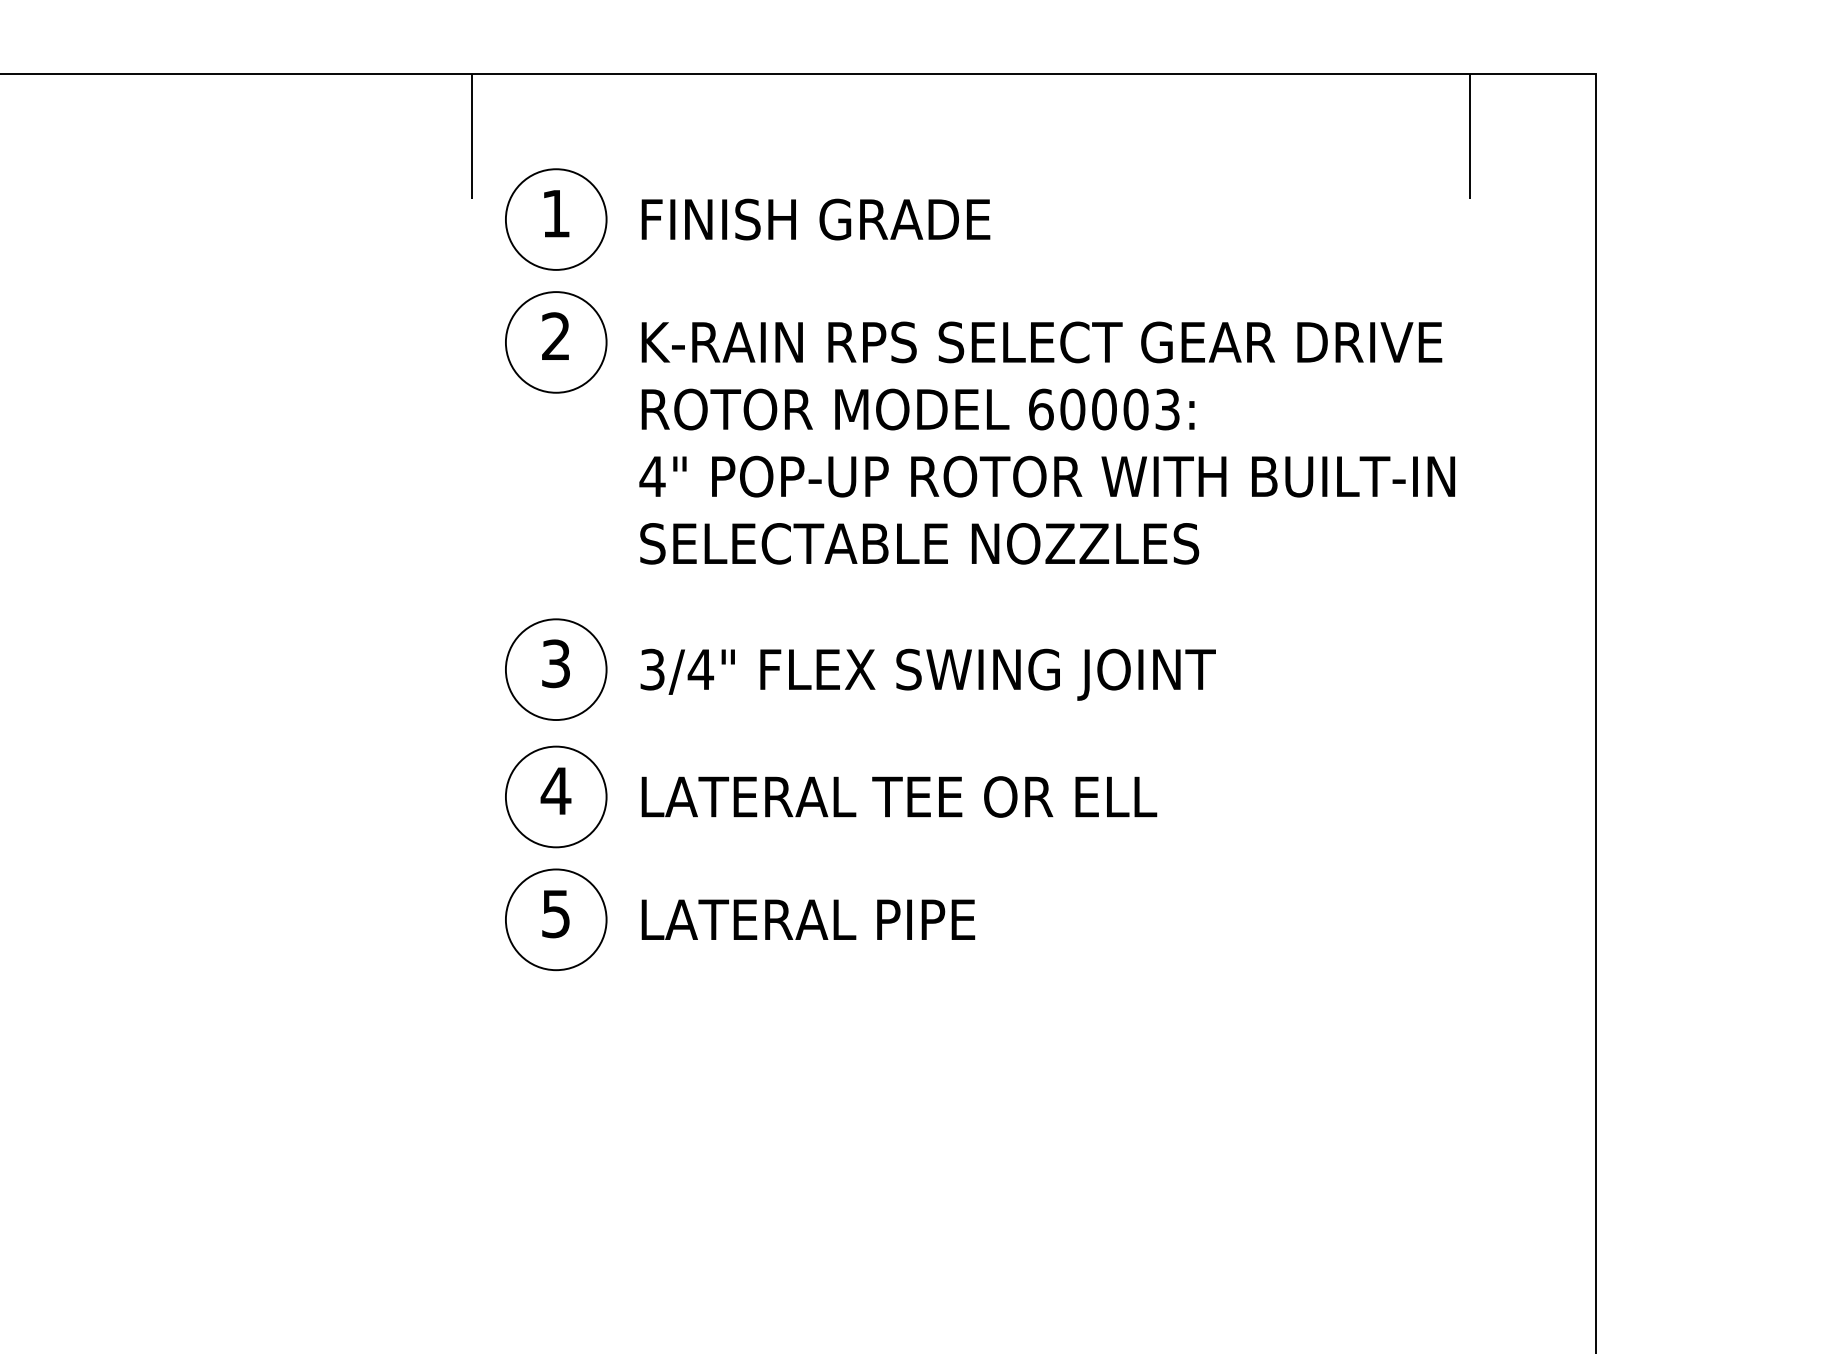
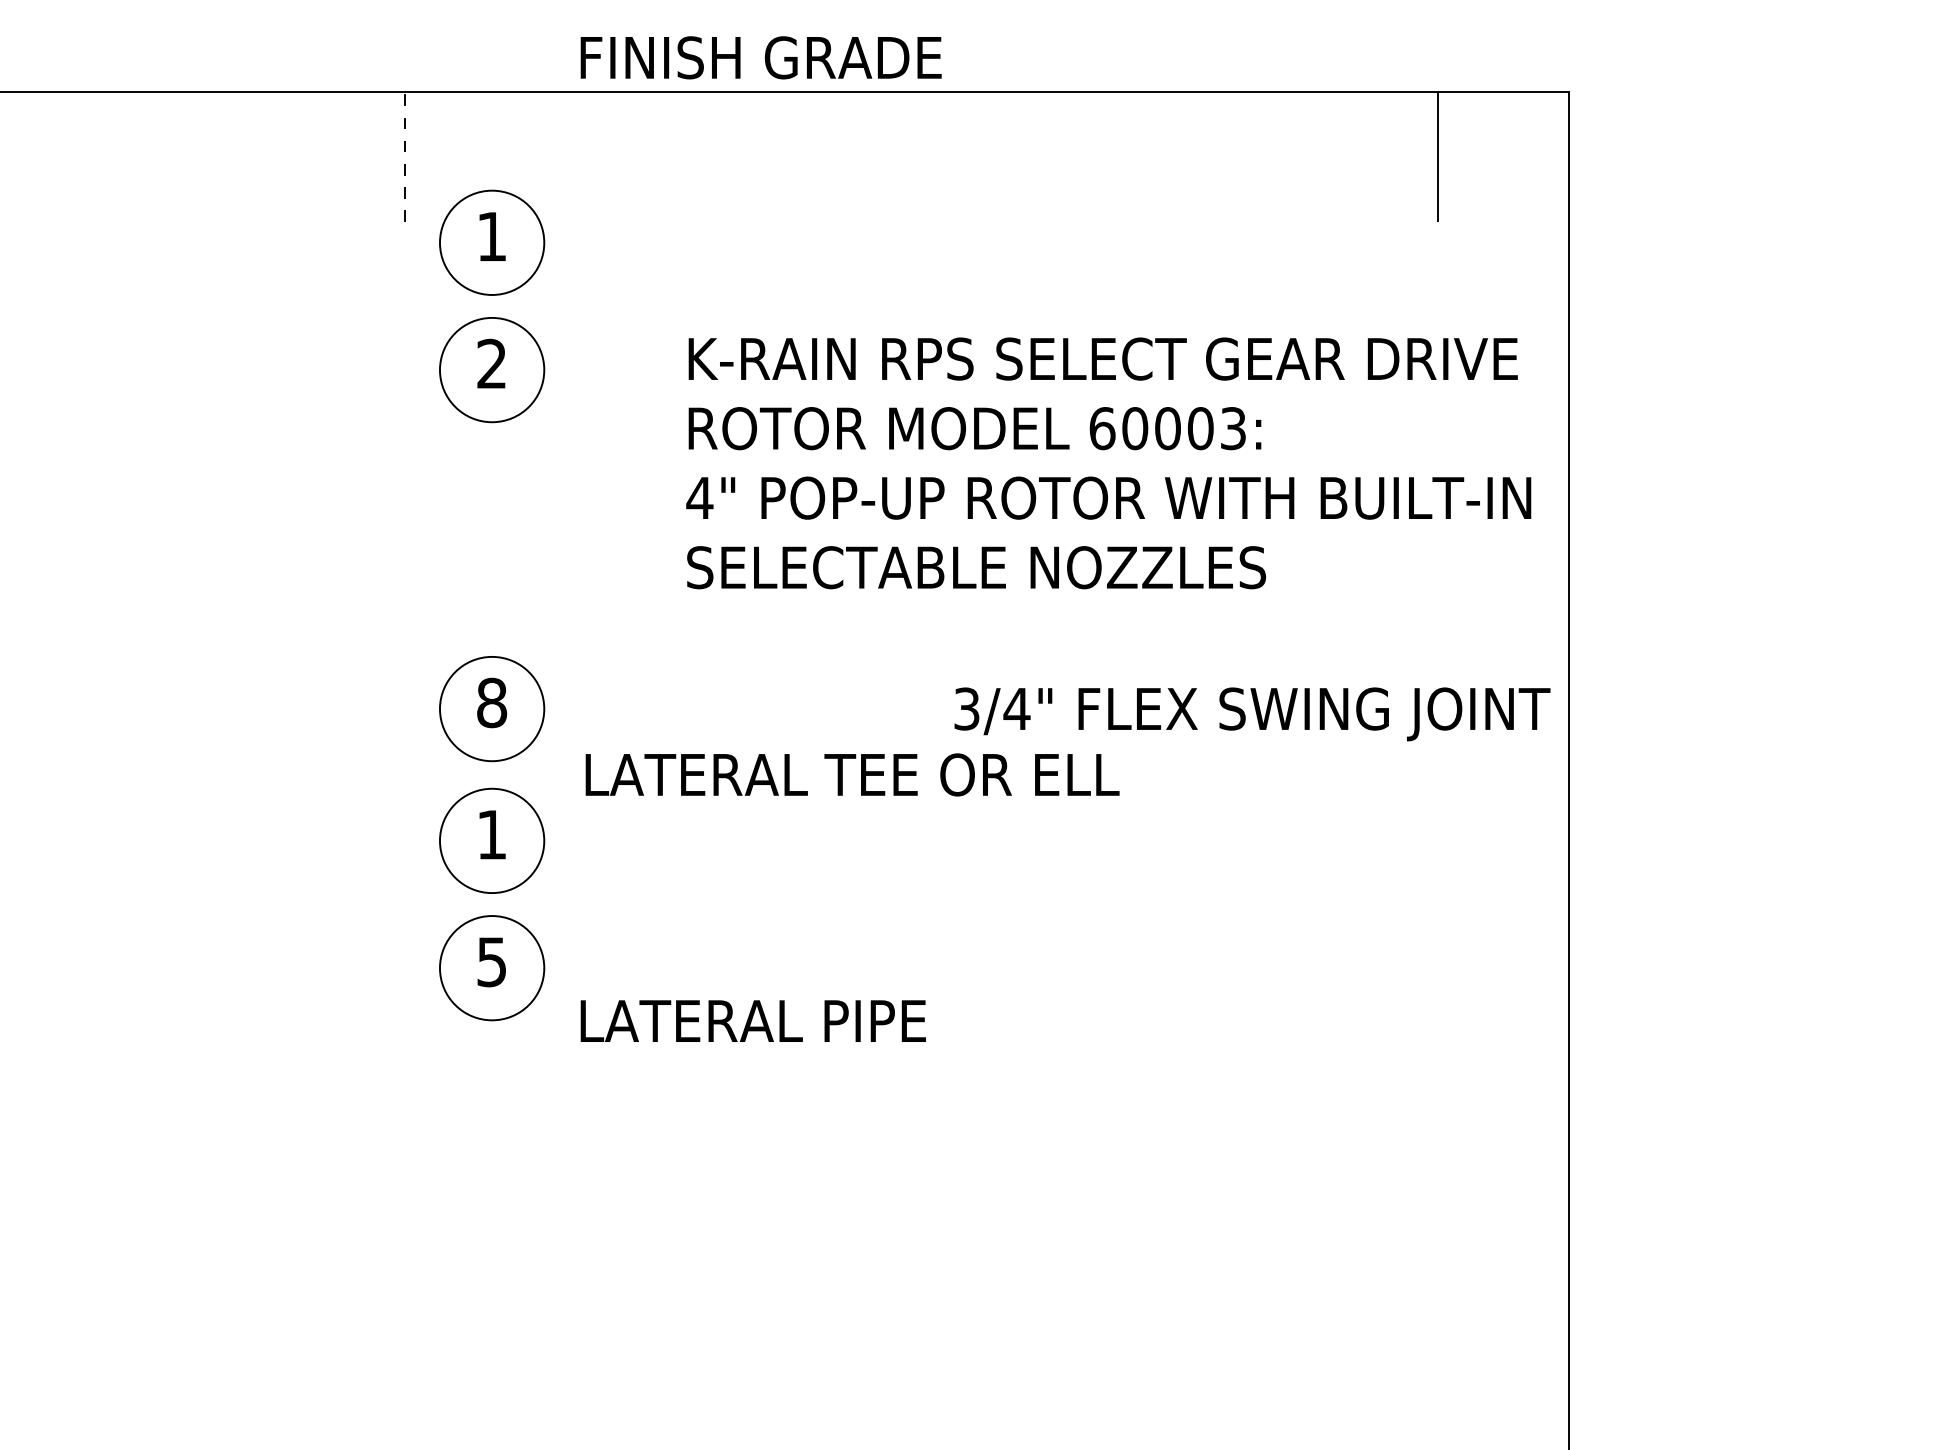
line: (472, 136) -> (405, 156), solid -> dashed
text: (815, 219) -> (760, 57), moved
text: (1047, 443) -> (1108, 463), moved
text: (556, 663) -> (492, 702), 3 -> 8
text: (928, 674) -> (1252, 714), moved
text: (555, 790) -> (491, 834), 4 -> 1
text: (899, 796) -> (852, 774), moved
text: (807, 919) -> (752, 1020), moved

